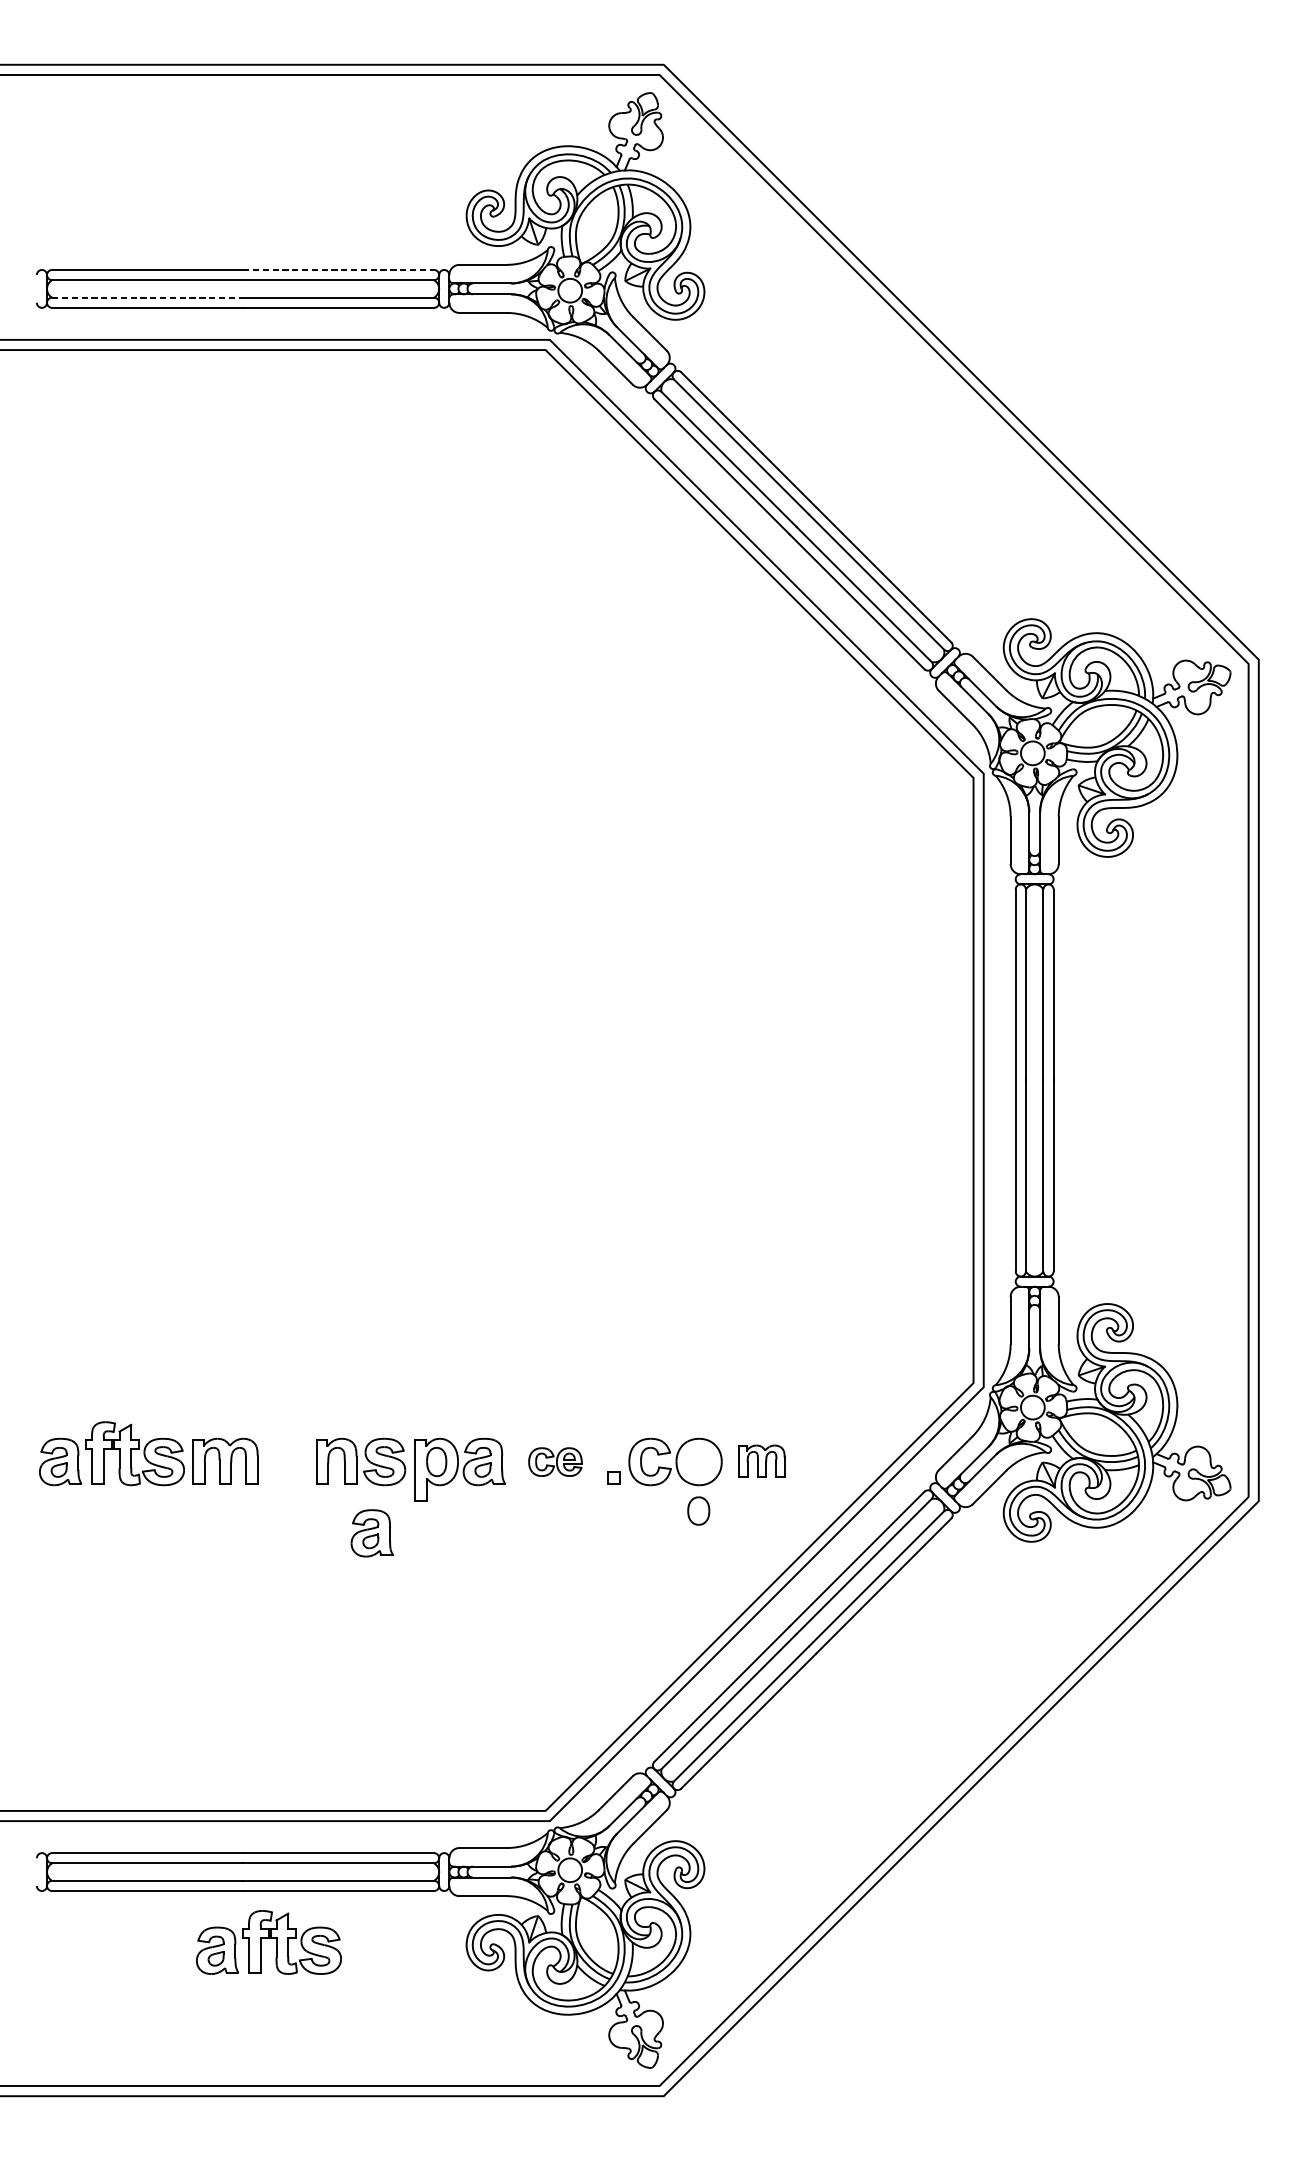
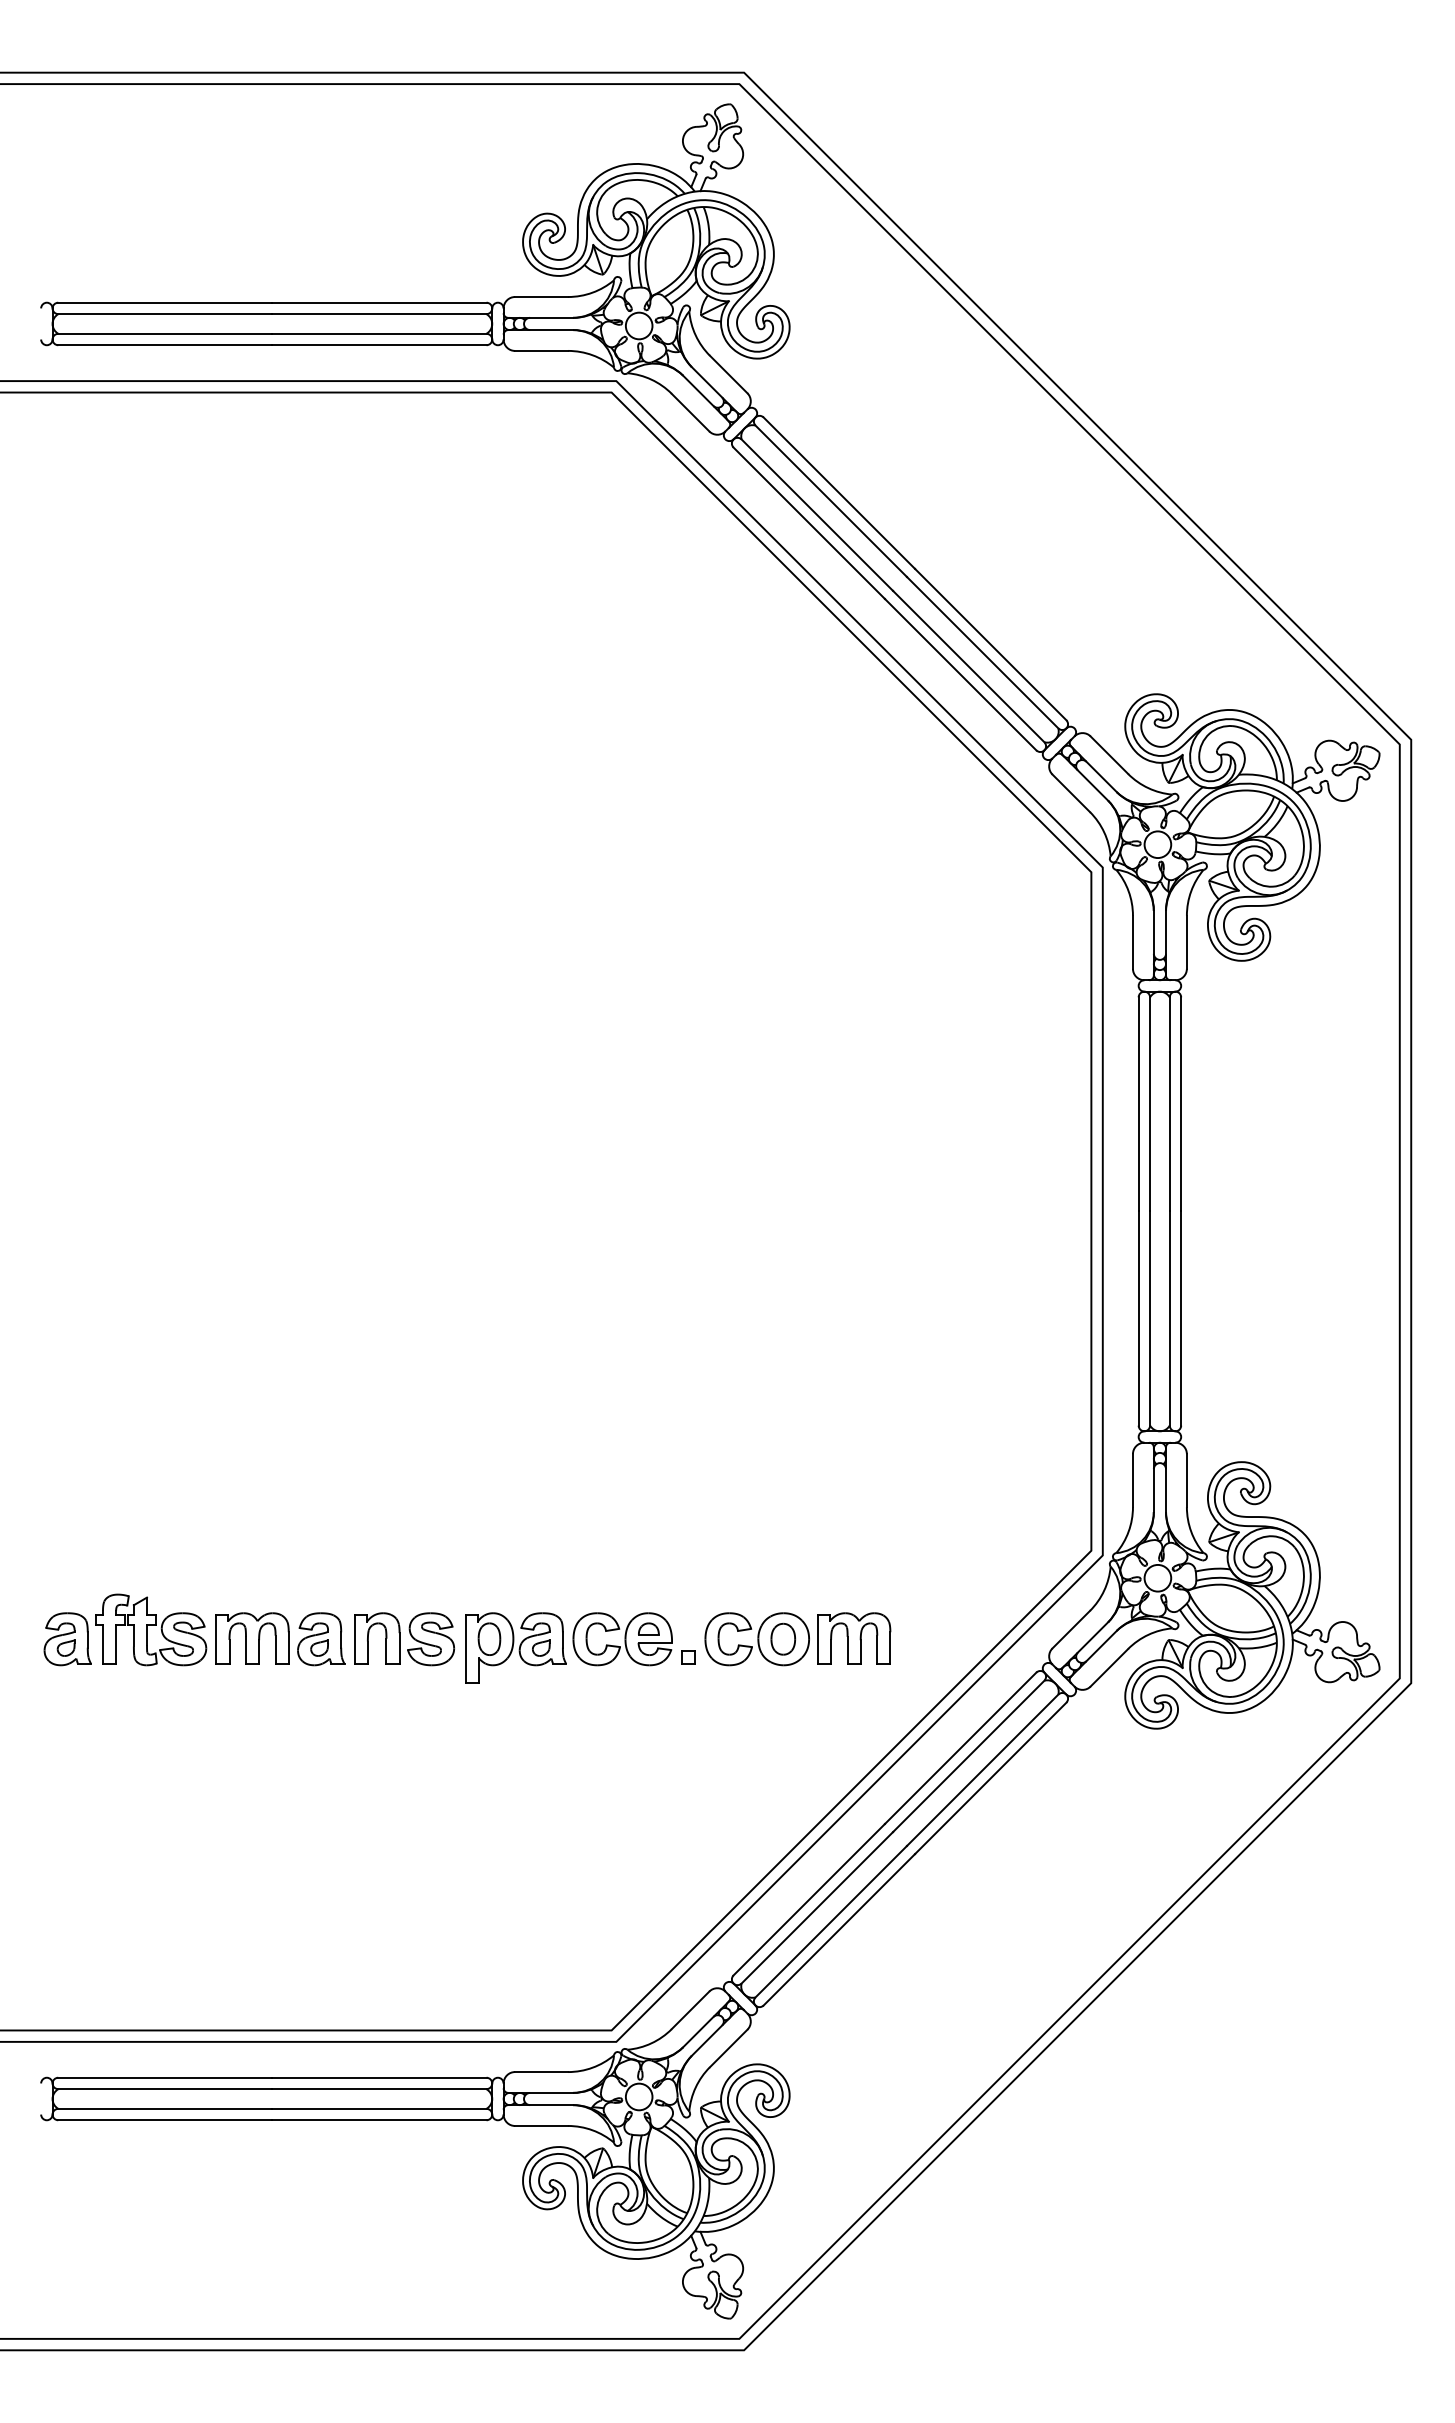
line: (338, 269) -> (379, 302), dashed -> solid
line: (147, 297) -> (165, 333), dashed -> solid
part: (762, 1461) -> (854, 1638), size x1.43
part: (555, 1462) -> (622, 1639), size x1.67
part: (698, 1510) -> (782, 1638), moved
part: (372, 1533) -> (321, 1639), moved
part: (269, 1942) -> (301, 2177), removed

